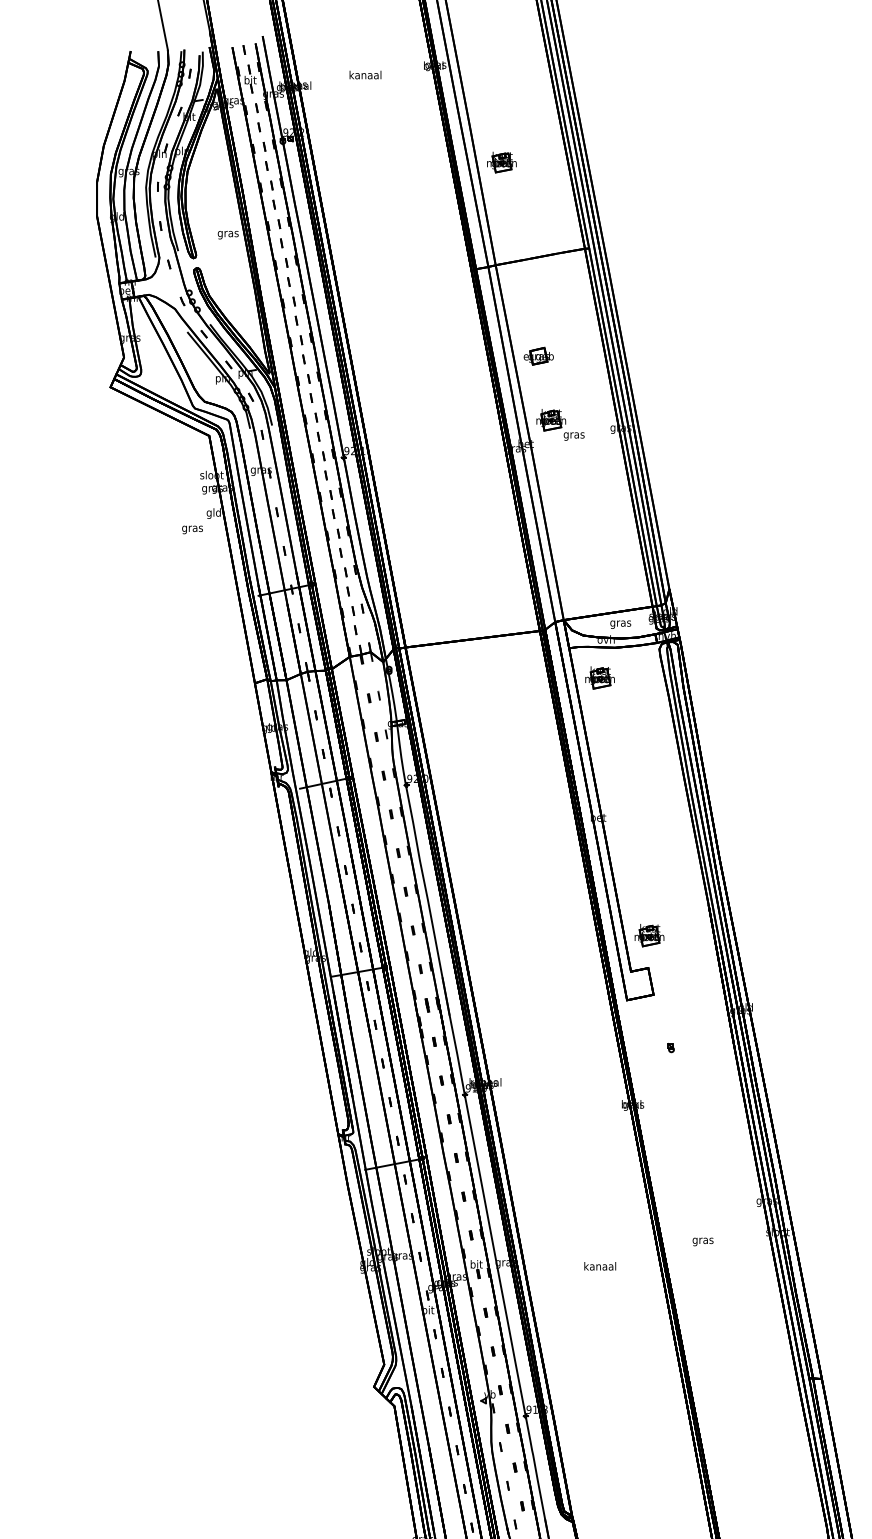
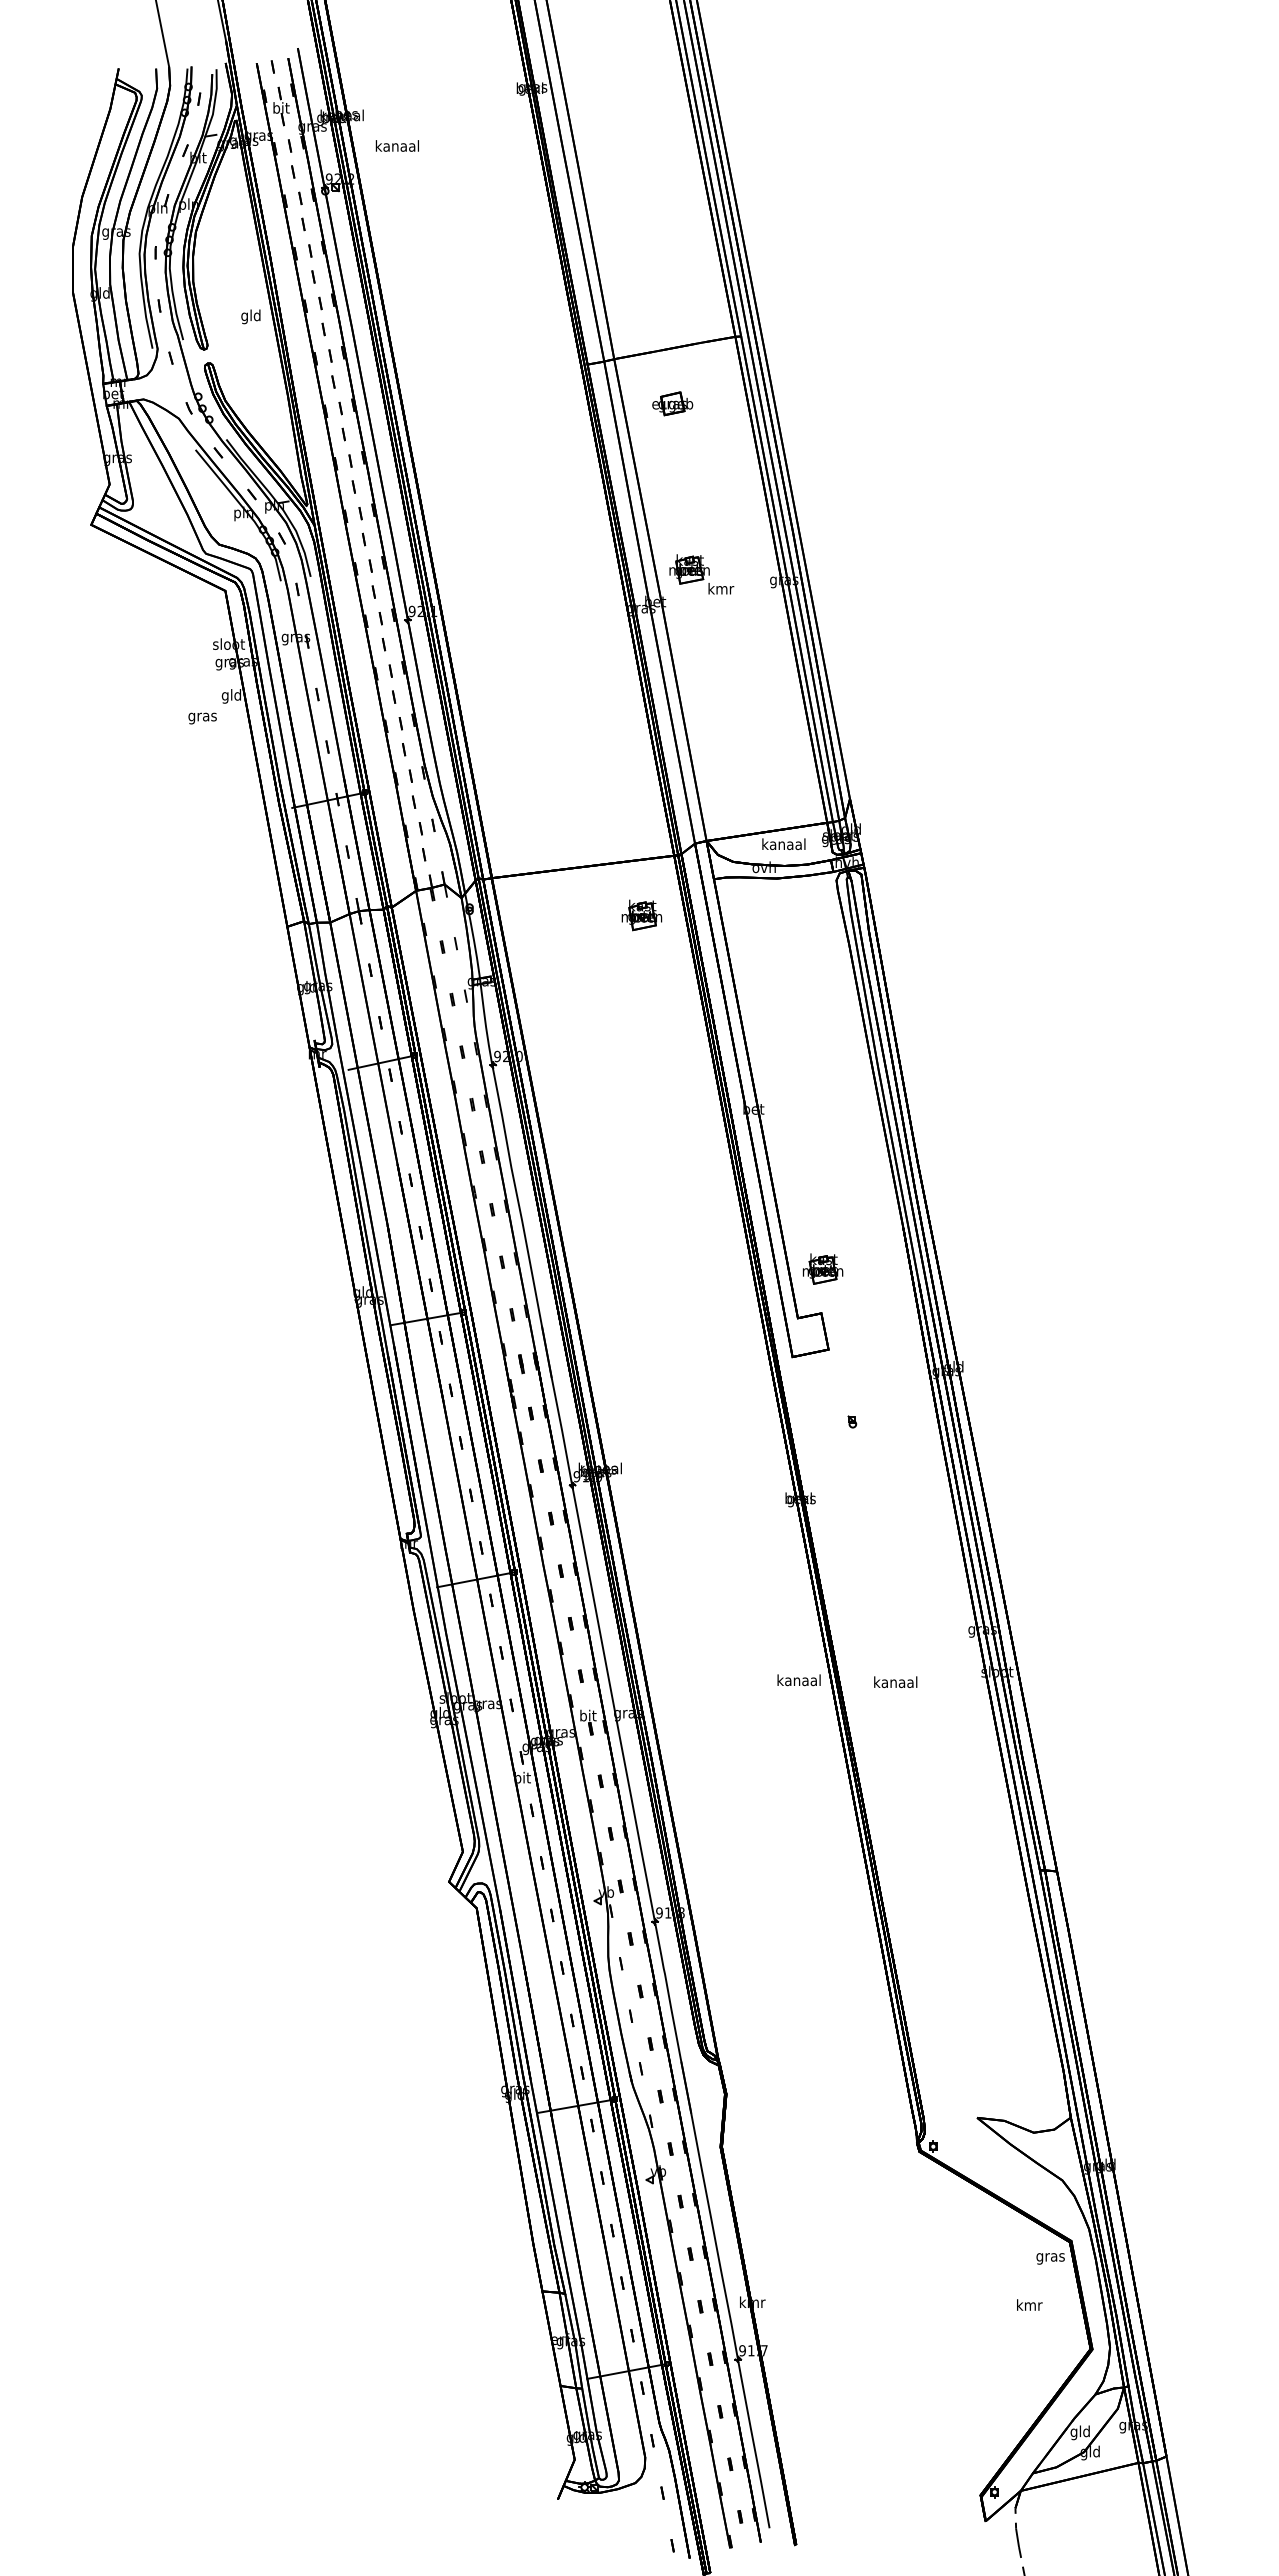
text: (364, 74) -> (396, 145), moved
part: (501, 162) -> (622, 219), removed
text: (228, 233) -> (251, 316), gras -> gld
part: (538, 356) -> (672, 403), moved
text: (574, 435) -> (720, 590), gras -> kmr
text: (620, 623) -> (783, 845), gras -> kanaal
part: (599, 677) -> (641, 915), moved
text: (702, 1240) -> (895, 1683), gras -> kanaal
text: (599, 1266) -> (798, 1680), moved

